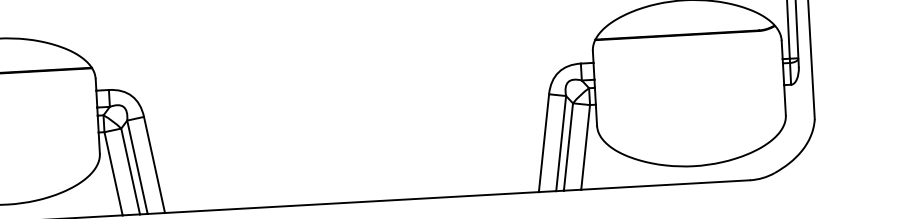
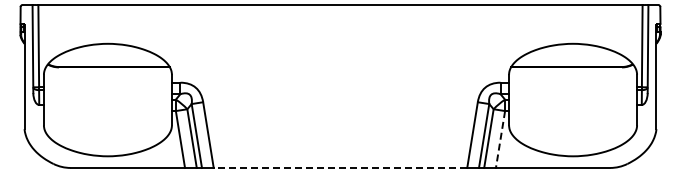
line: (585, 147) -> (500, 139), solid -> dashed
line: (351, 201) -> (340, 167), solid -> dashed

